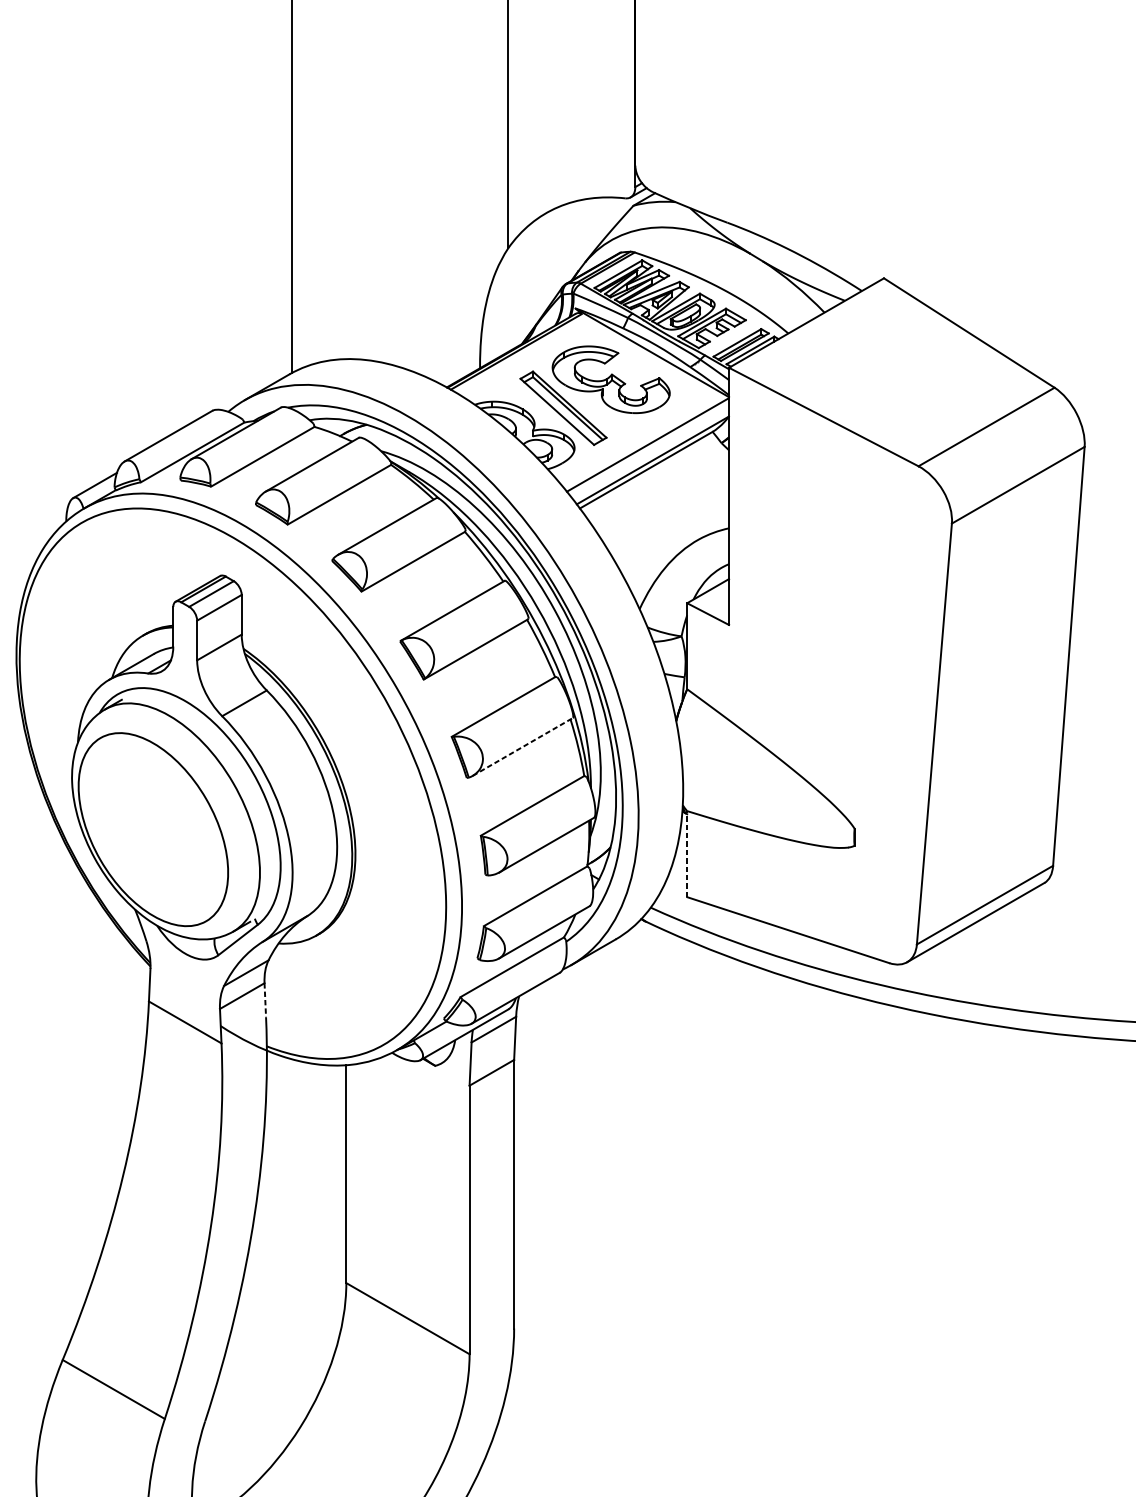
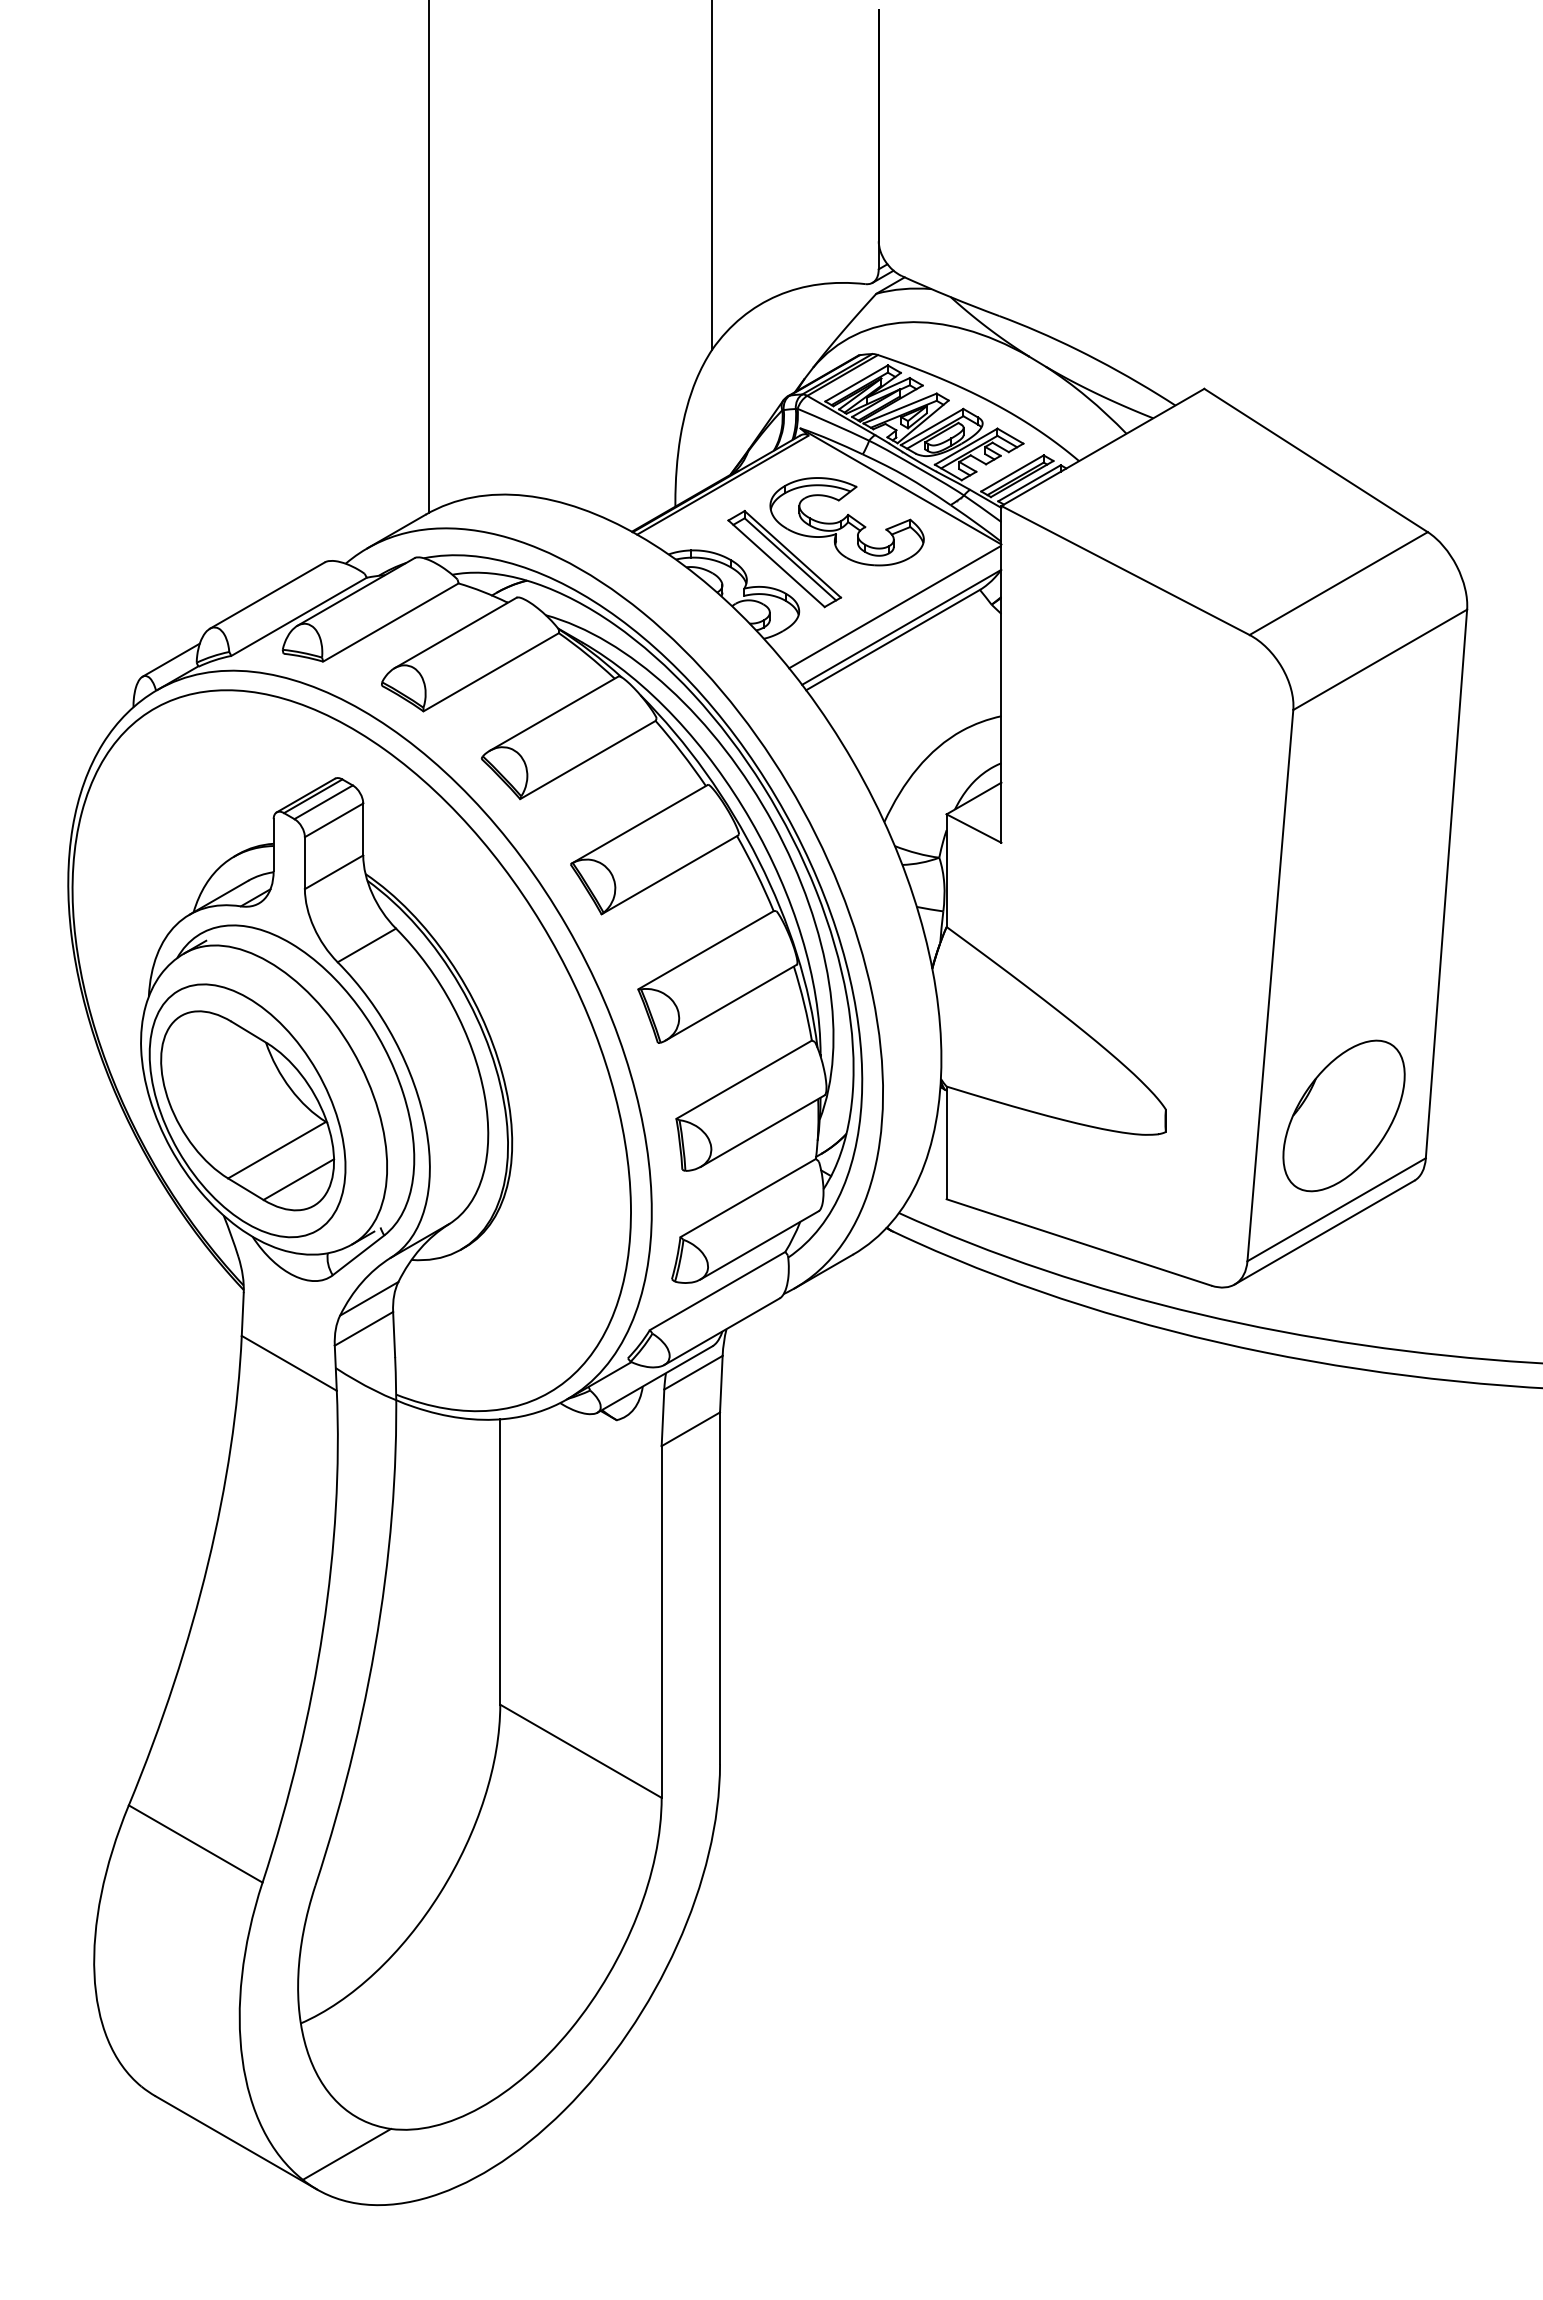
line: (522, 746) -> (731, 1002), dashed -> solid
part: (153, 829) -> (247, 1110), added
part: (990, 833) -> (1343, 1115), added
line: (687, 853) -> (946, 1142), dashed -> solid
line: (265, 1000) -> (394, 1334), dashed -> solid

